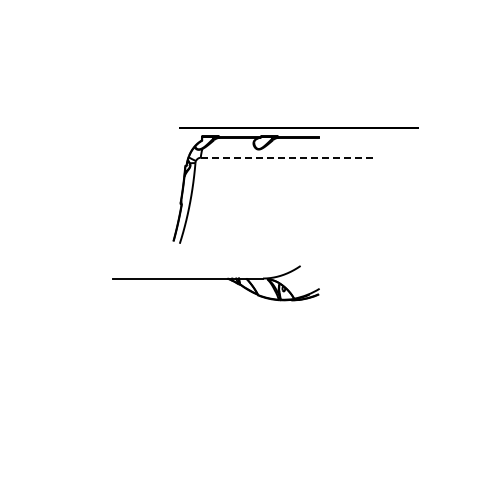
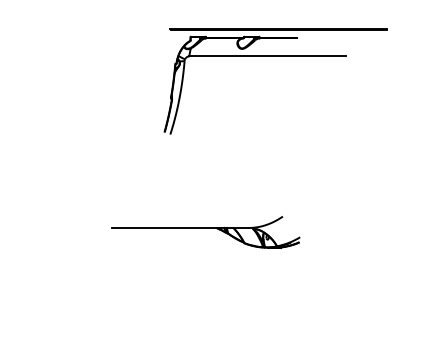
line: (286, 157) -> (267, 56), dashed -> solid
part: (215, 283) -> (205, 232), moved

